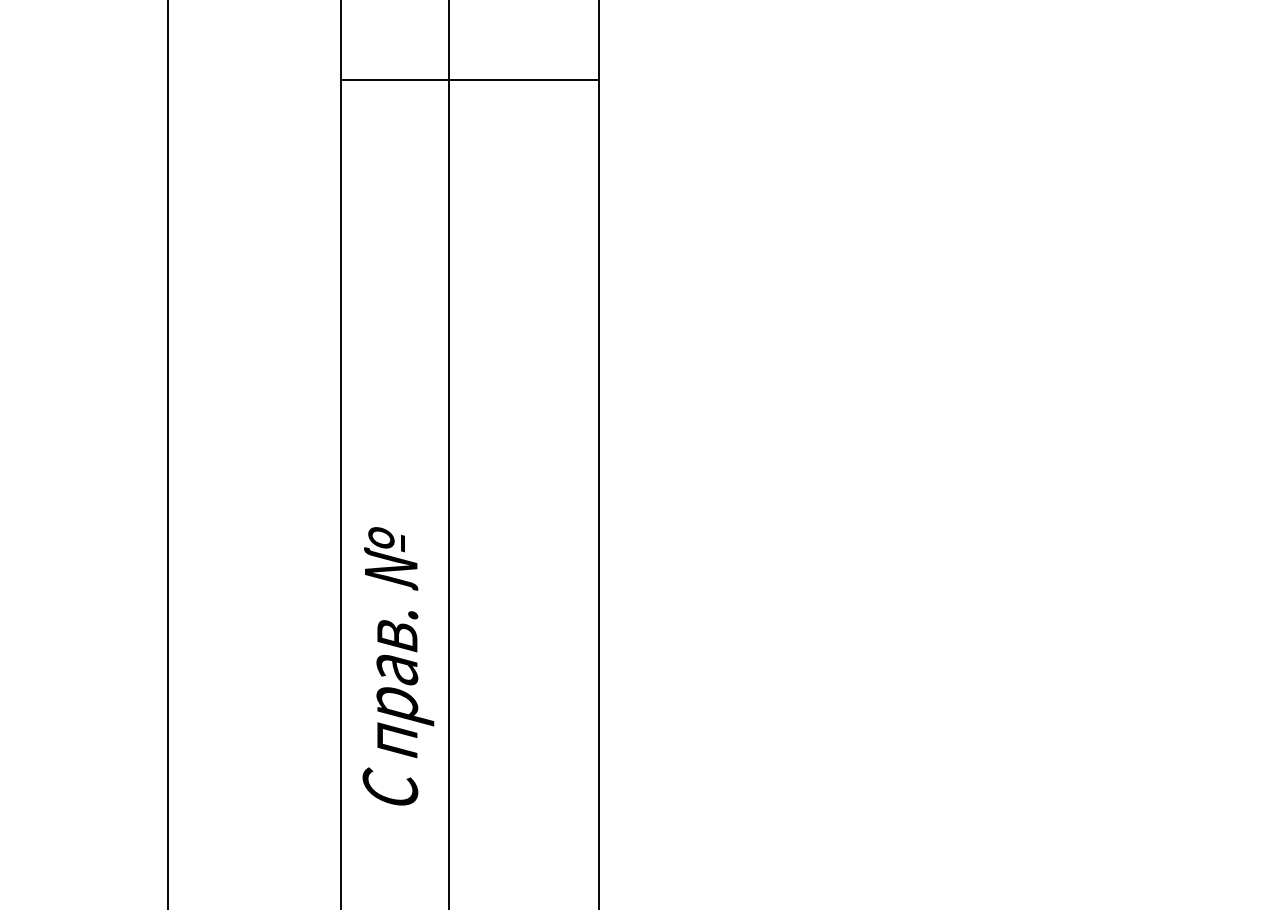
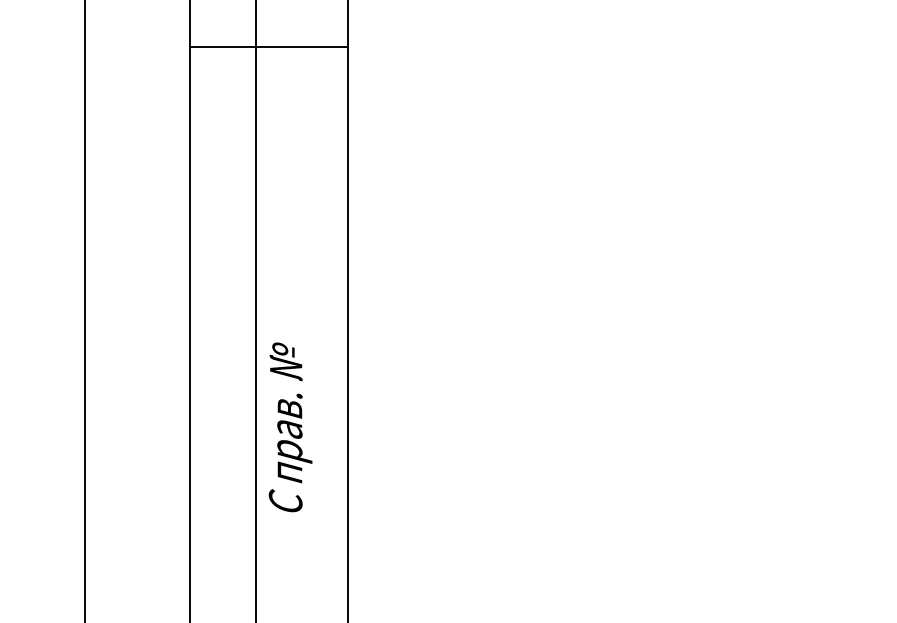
line: (470, 81) -> (269, 47), moved
text: (398, 666) -> (290, 427), moved

